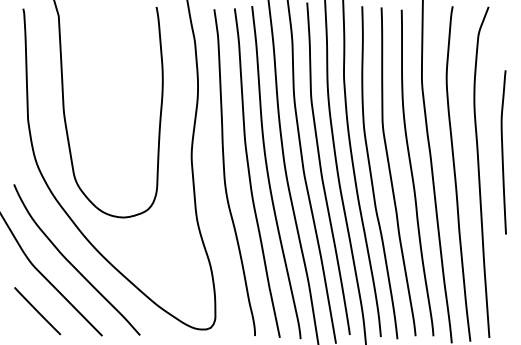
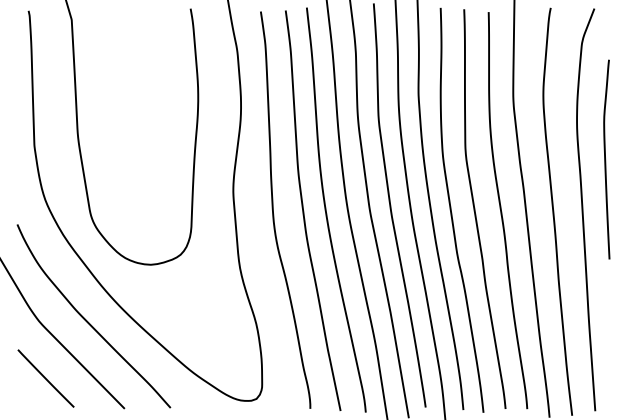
curve: (503, 152) -> (606, 159), moved

